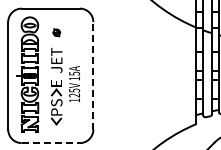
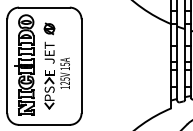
part: (56, 32) -> (49, 28), size x1.67
line: (93, 75) -> (81, 65), dashed -> solid
line: (51, 143) -> (45, 125), dashed -> solid

